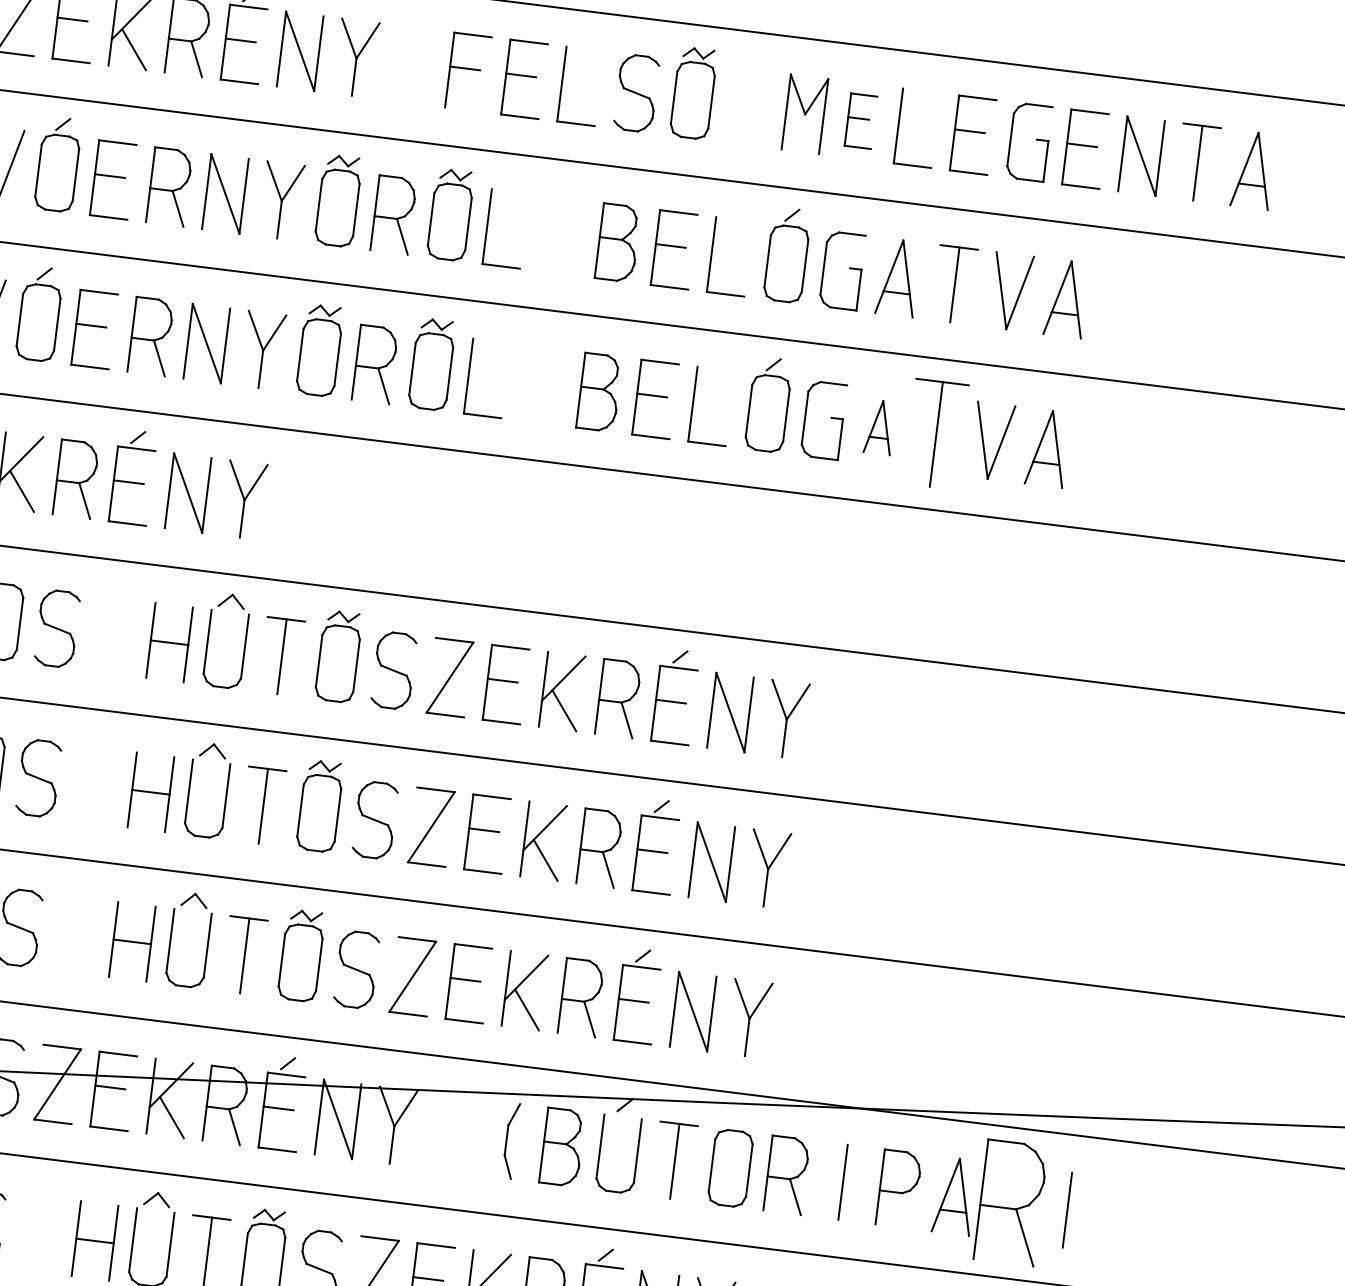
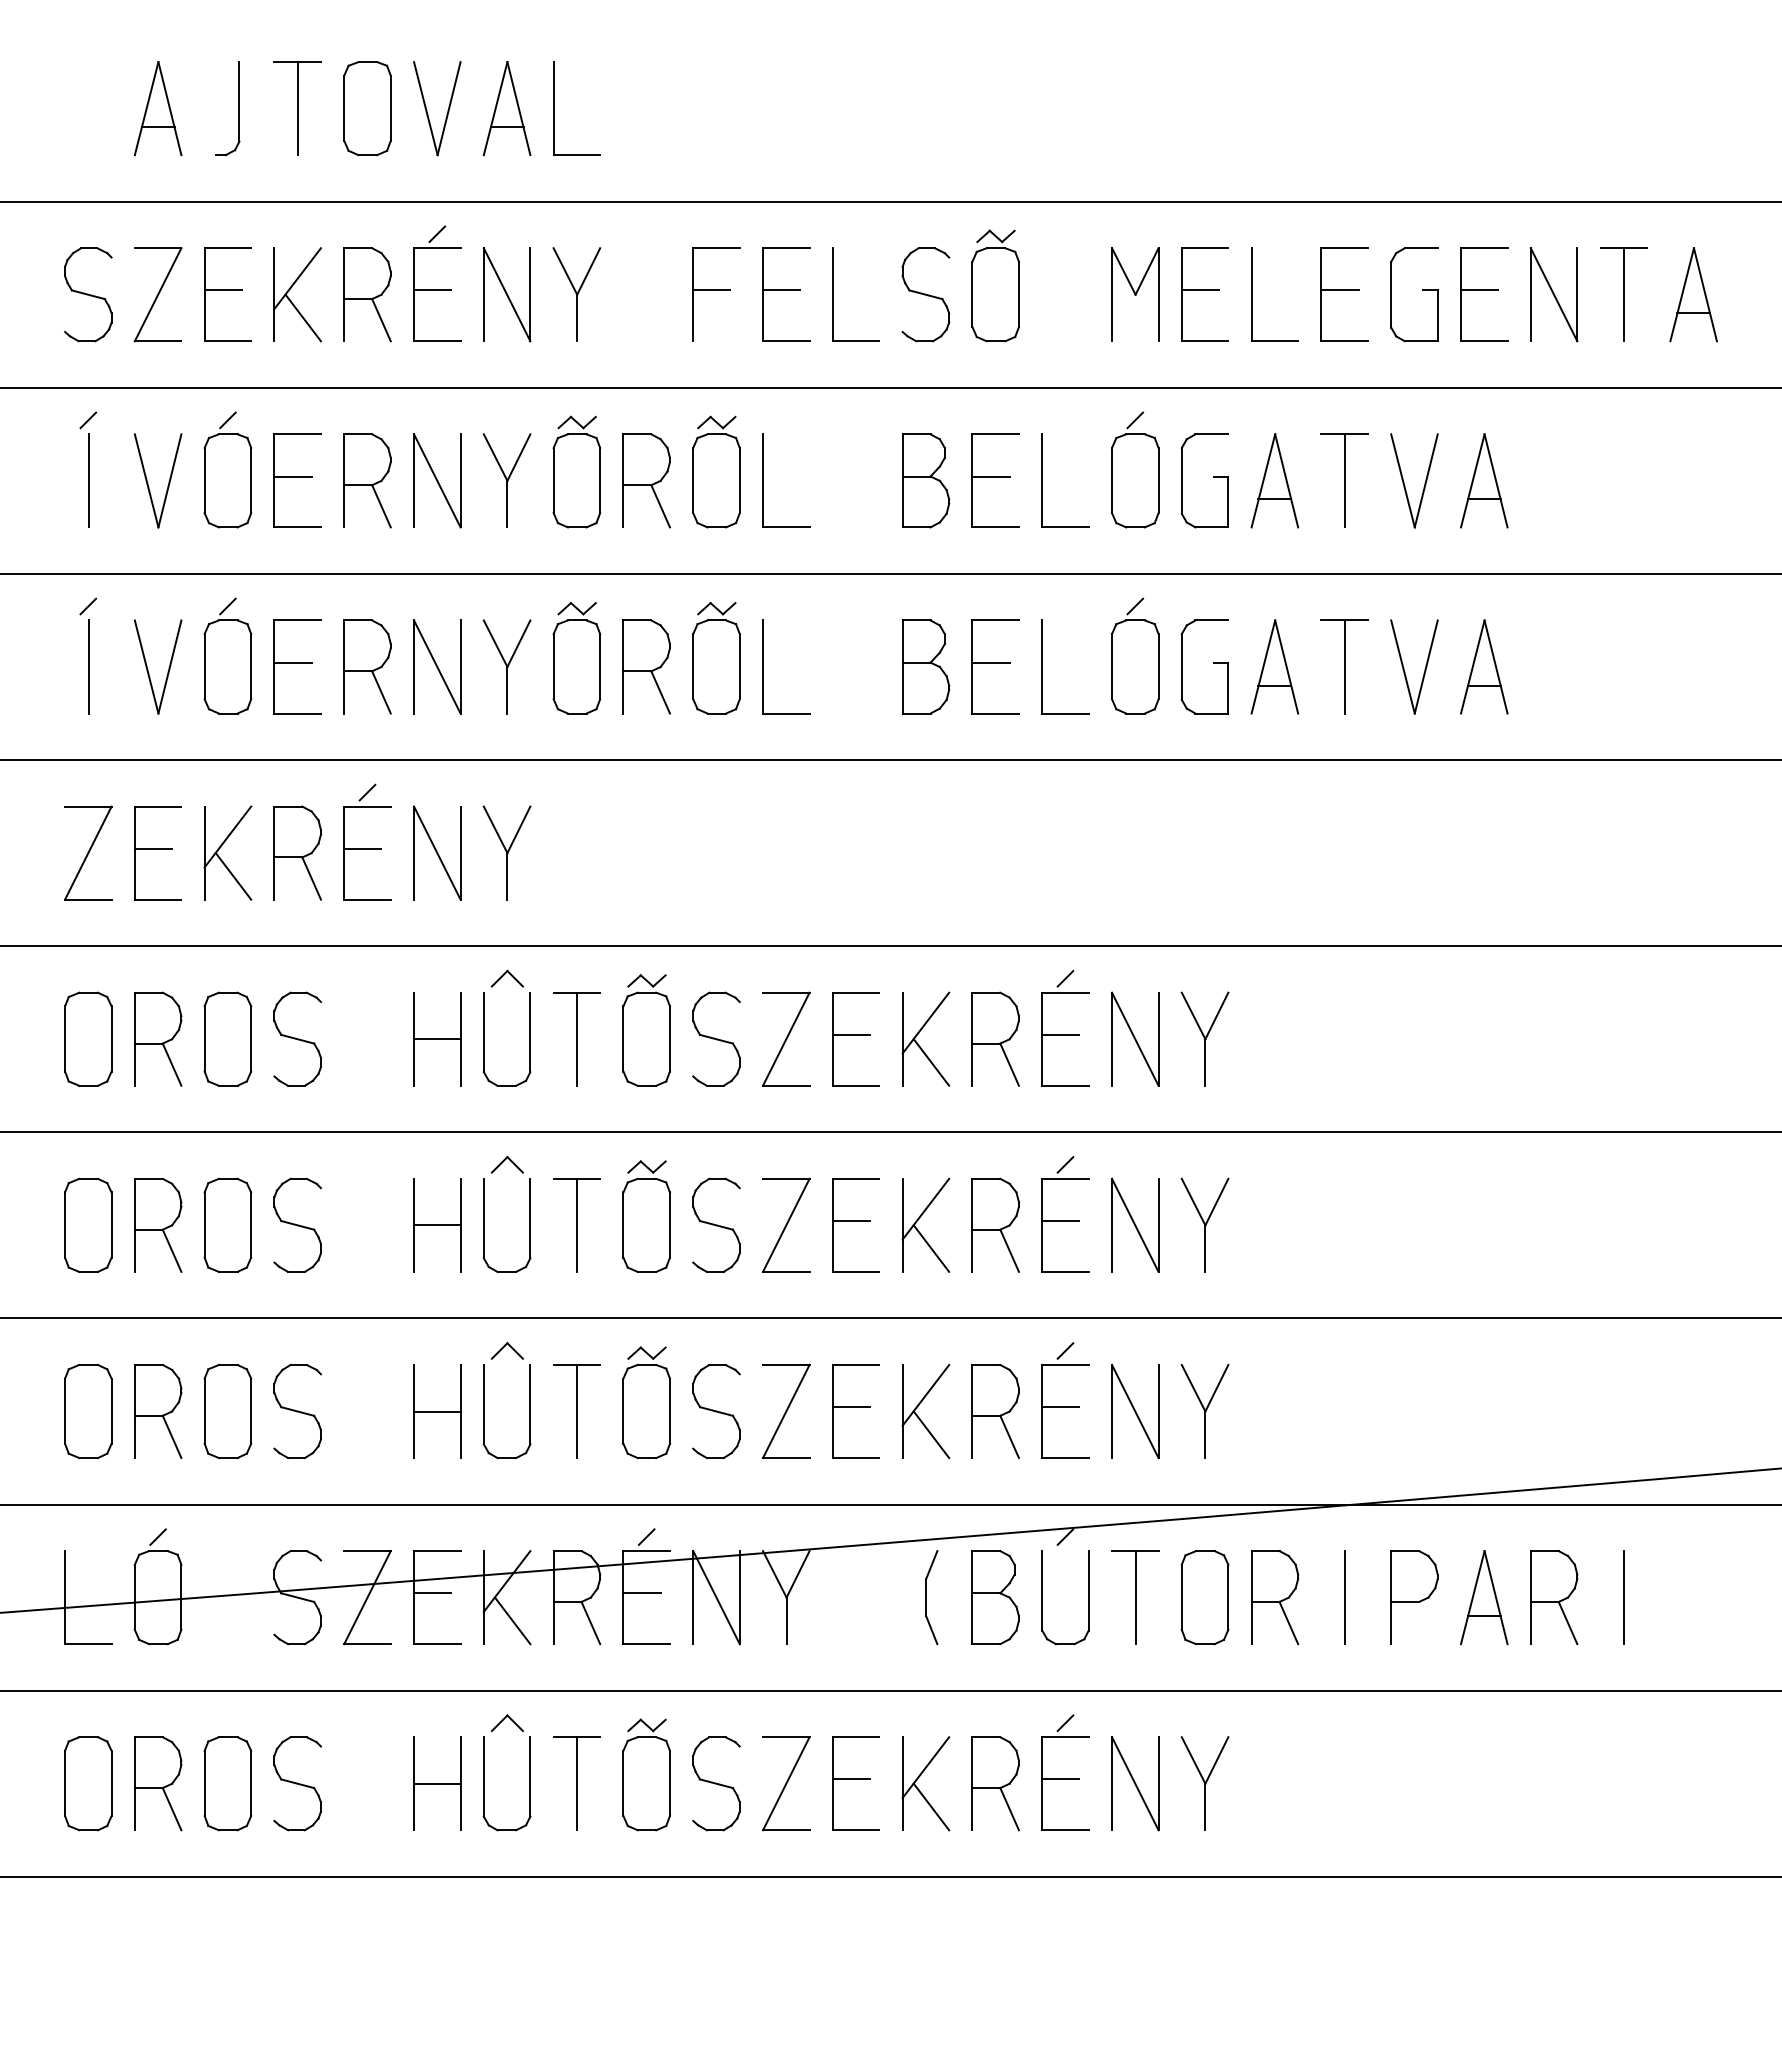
part: (860, 121) -> (1204, 294), size x1.43
part: (879, 426) -> (1274, 666), size x1.43
part: (935, 433) -> (1344, 666), size x0.71
part: (1011, 1203) -> (1554, 1597), size x0.62

